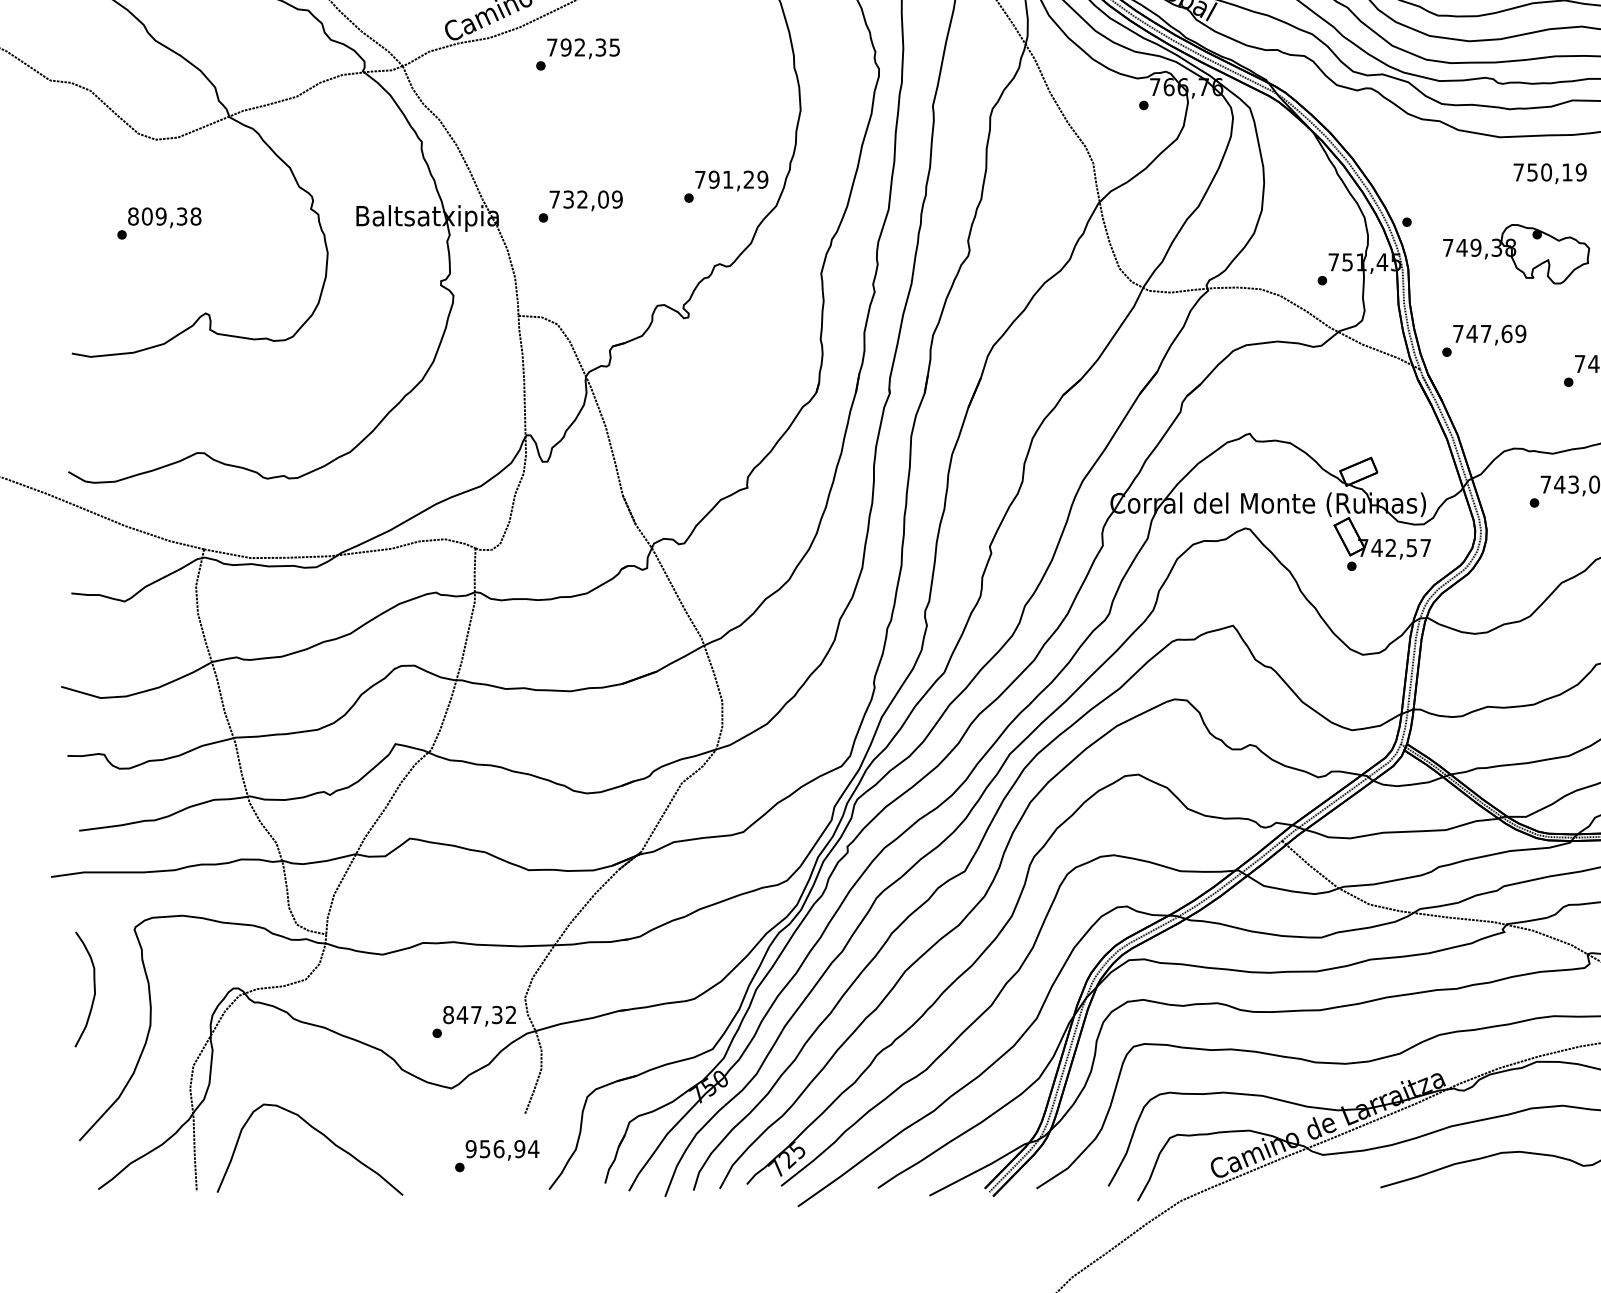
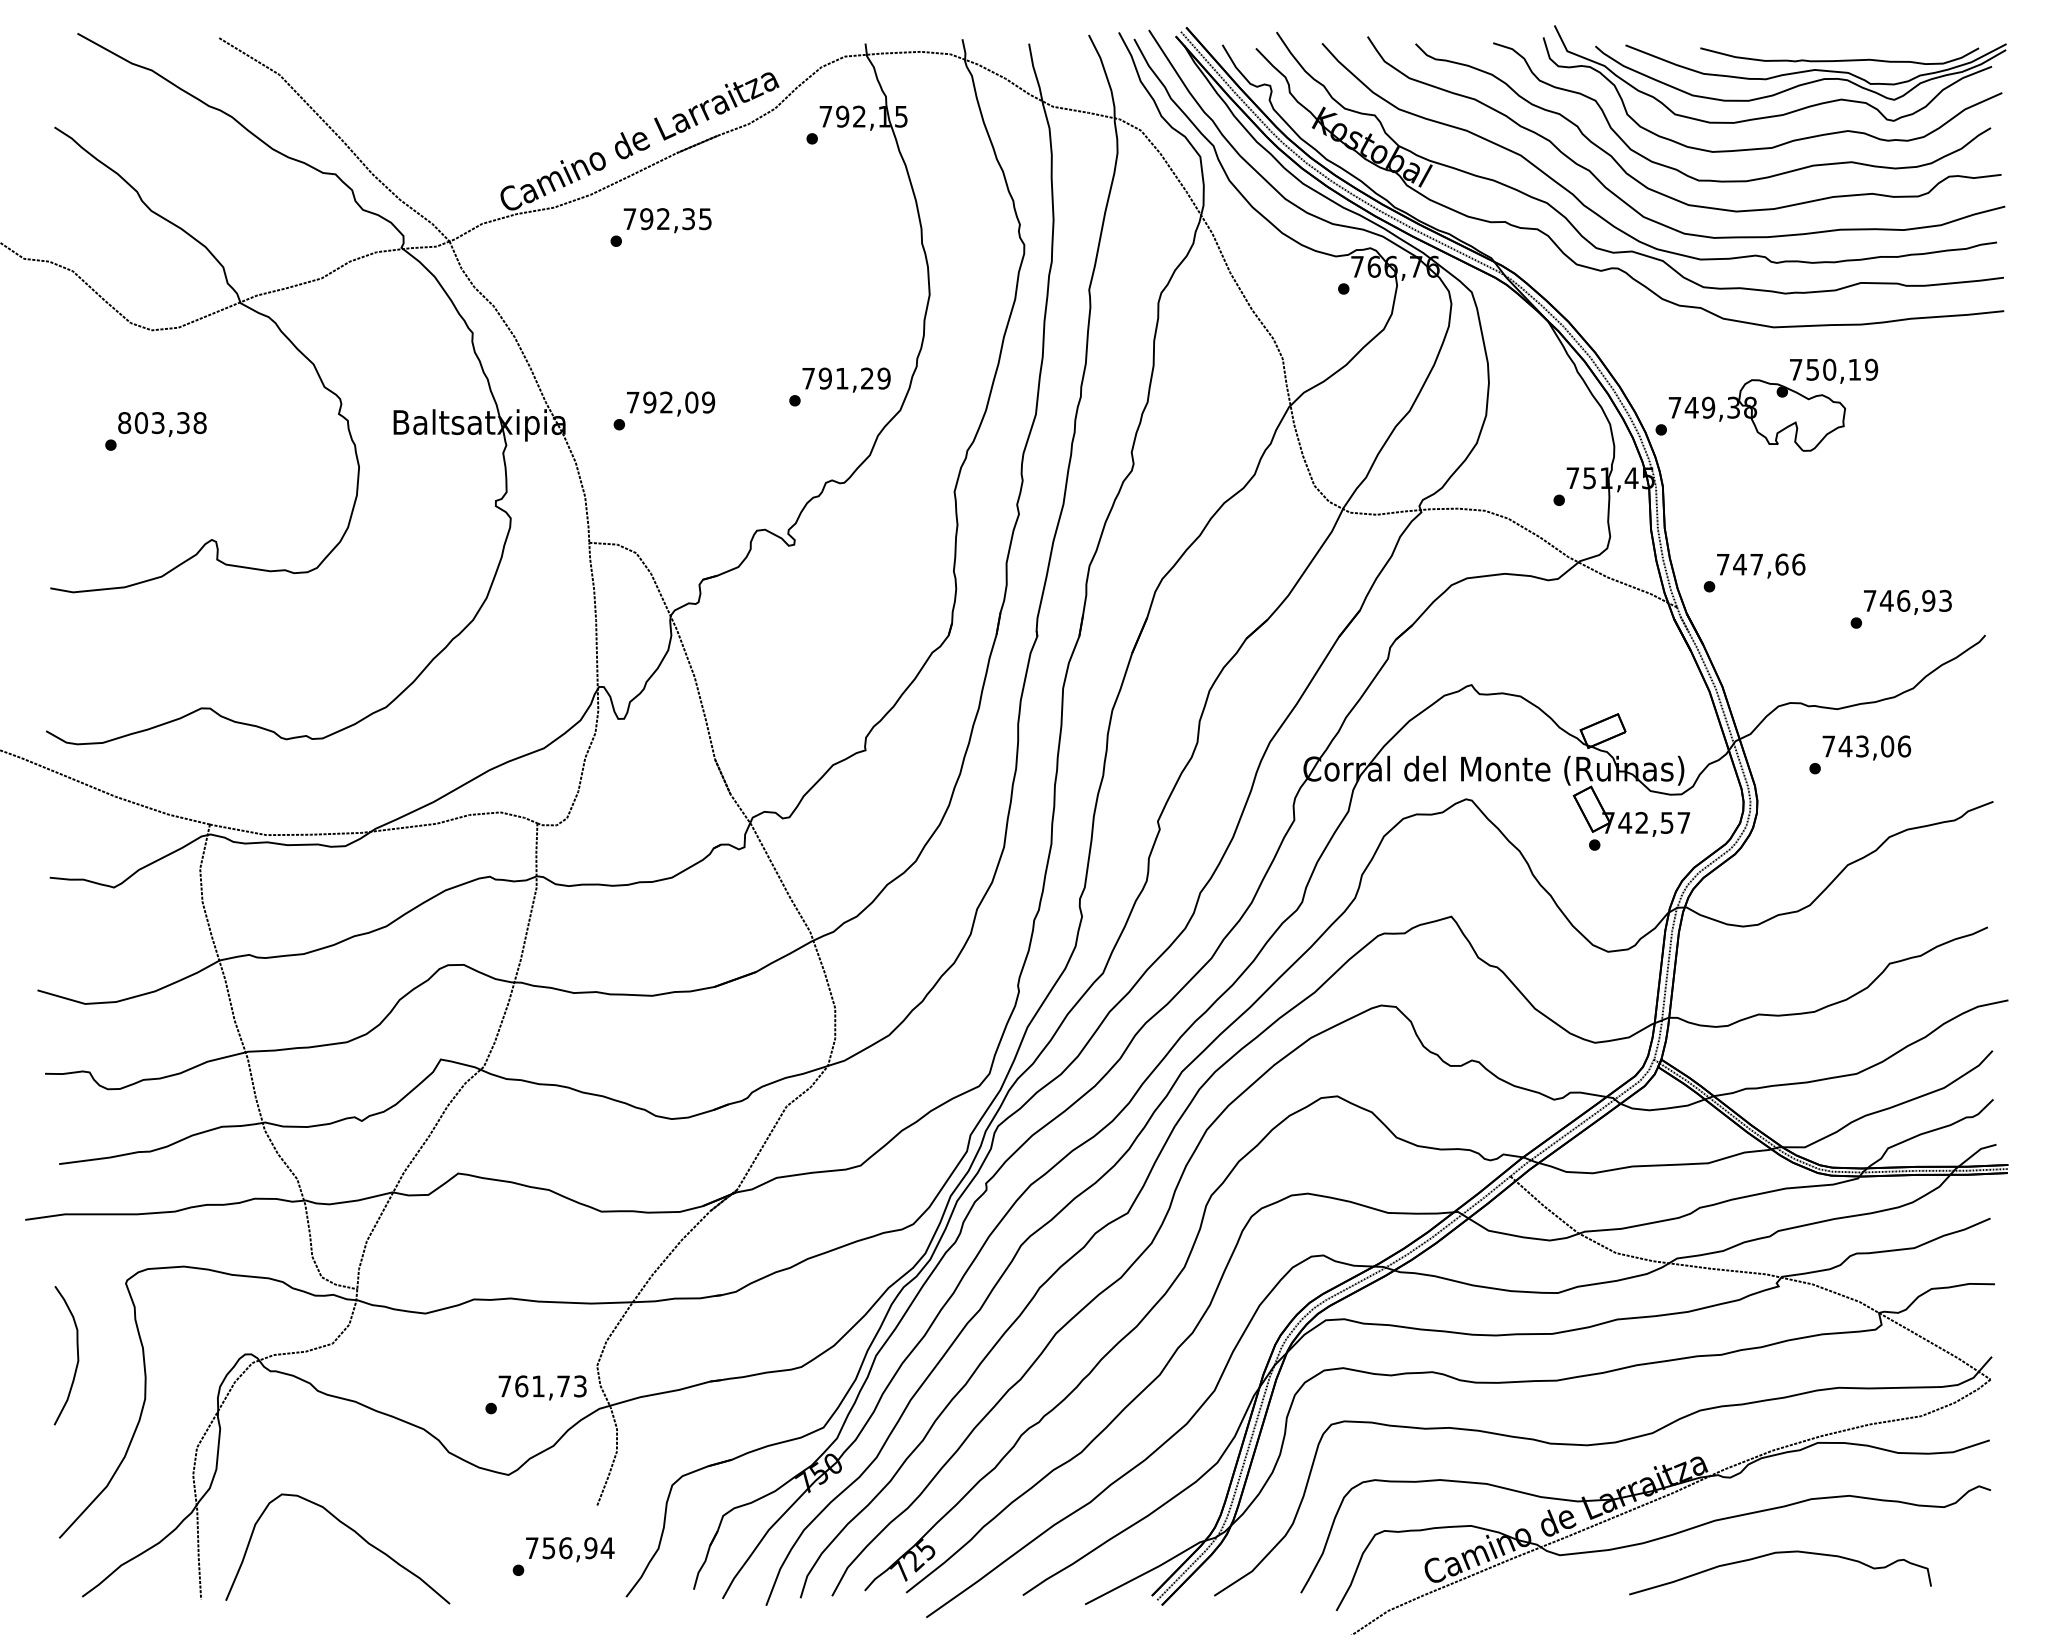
text: (568, 199) -> (649, 402), 732,09 -> 792,09
text: (160, 216) -> (157, 422), 809,38 -> 803,38
part: (1516, 254) -> (1757, 415), moved
text: (1520, 333) -> (1798, 564), 747,69 -> 747,66
text: (479, 1015) -> (542, 1386), 847,32 -> 761,73
text: (470, 1149) -> (531, 1548), 956,94 -> 756,94

